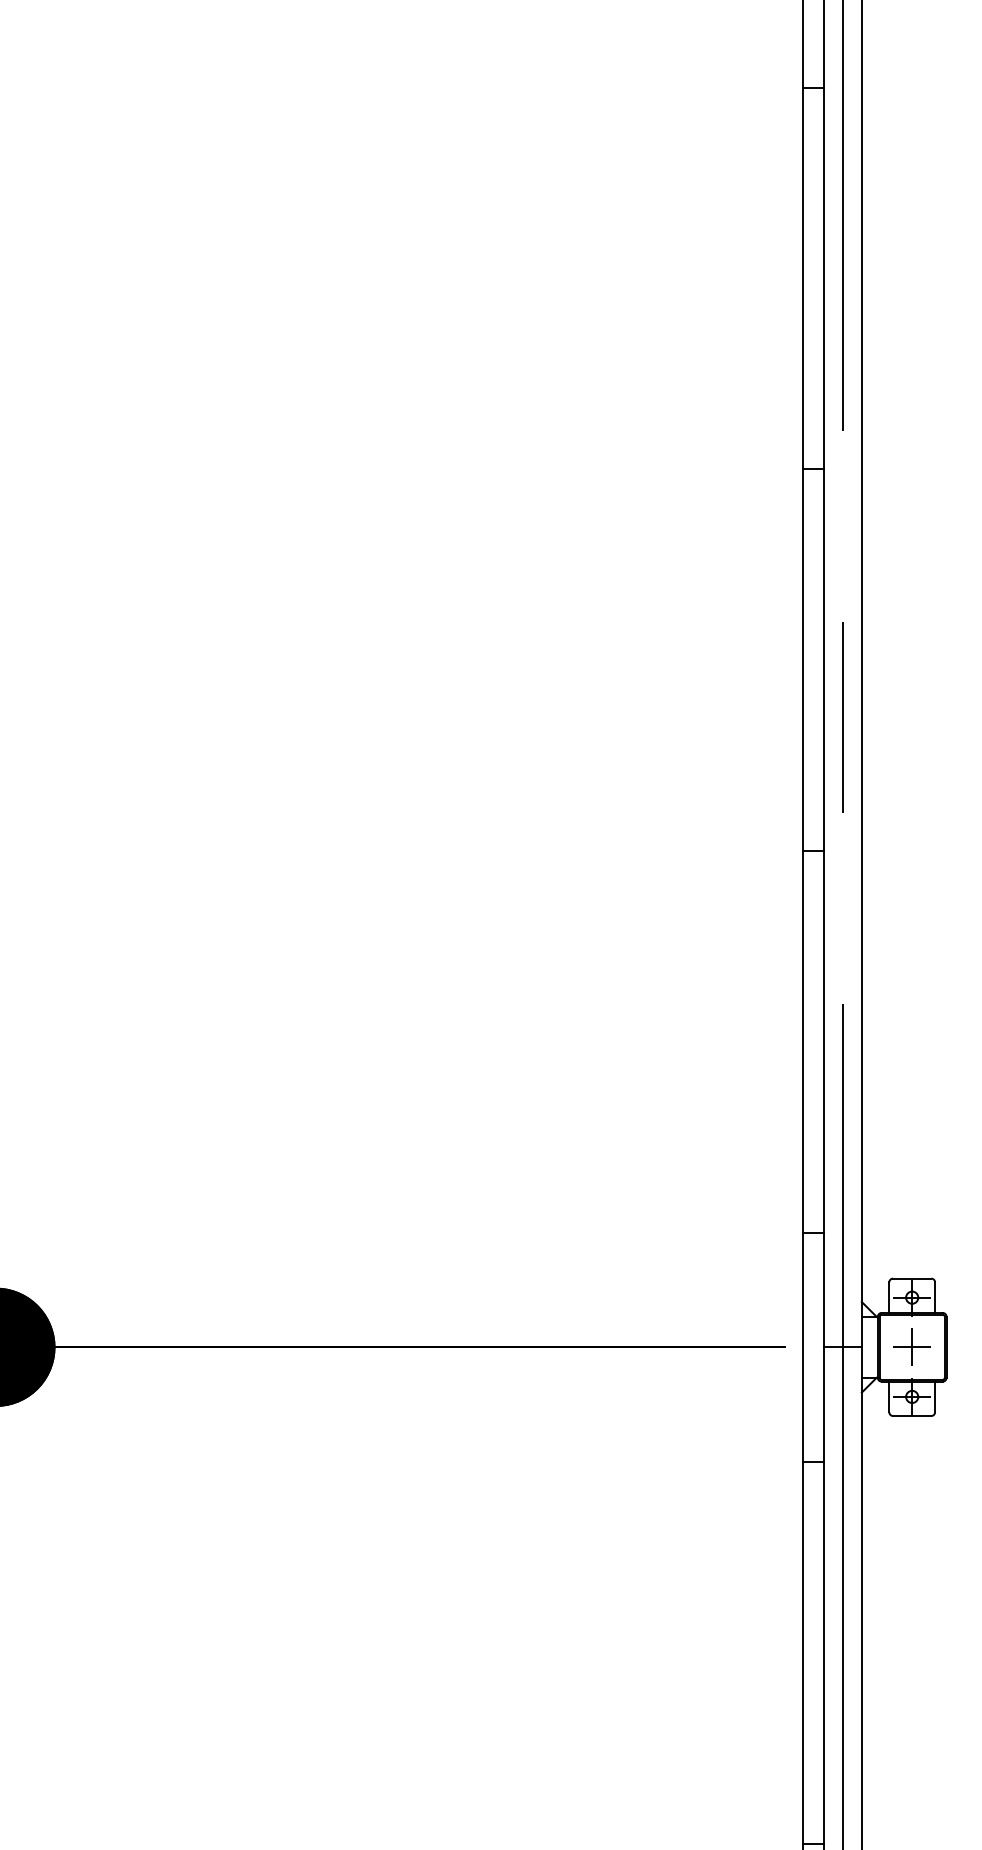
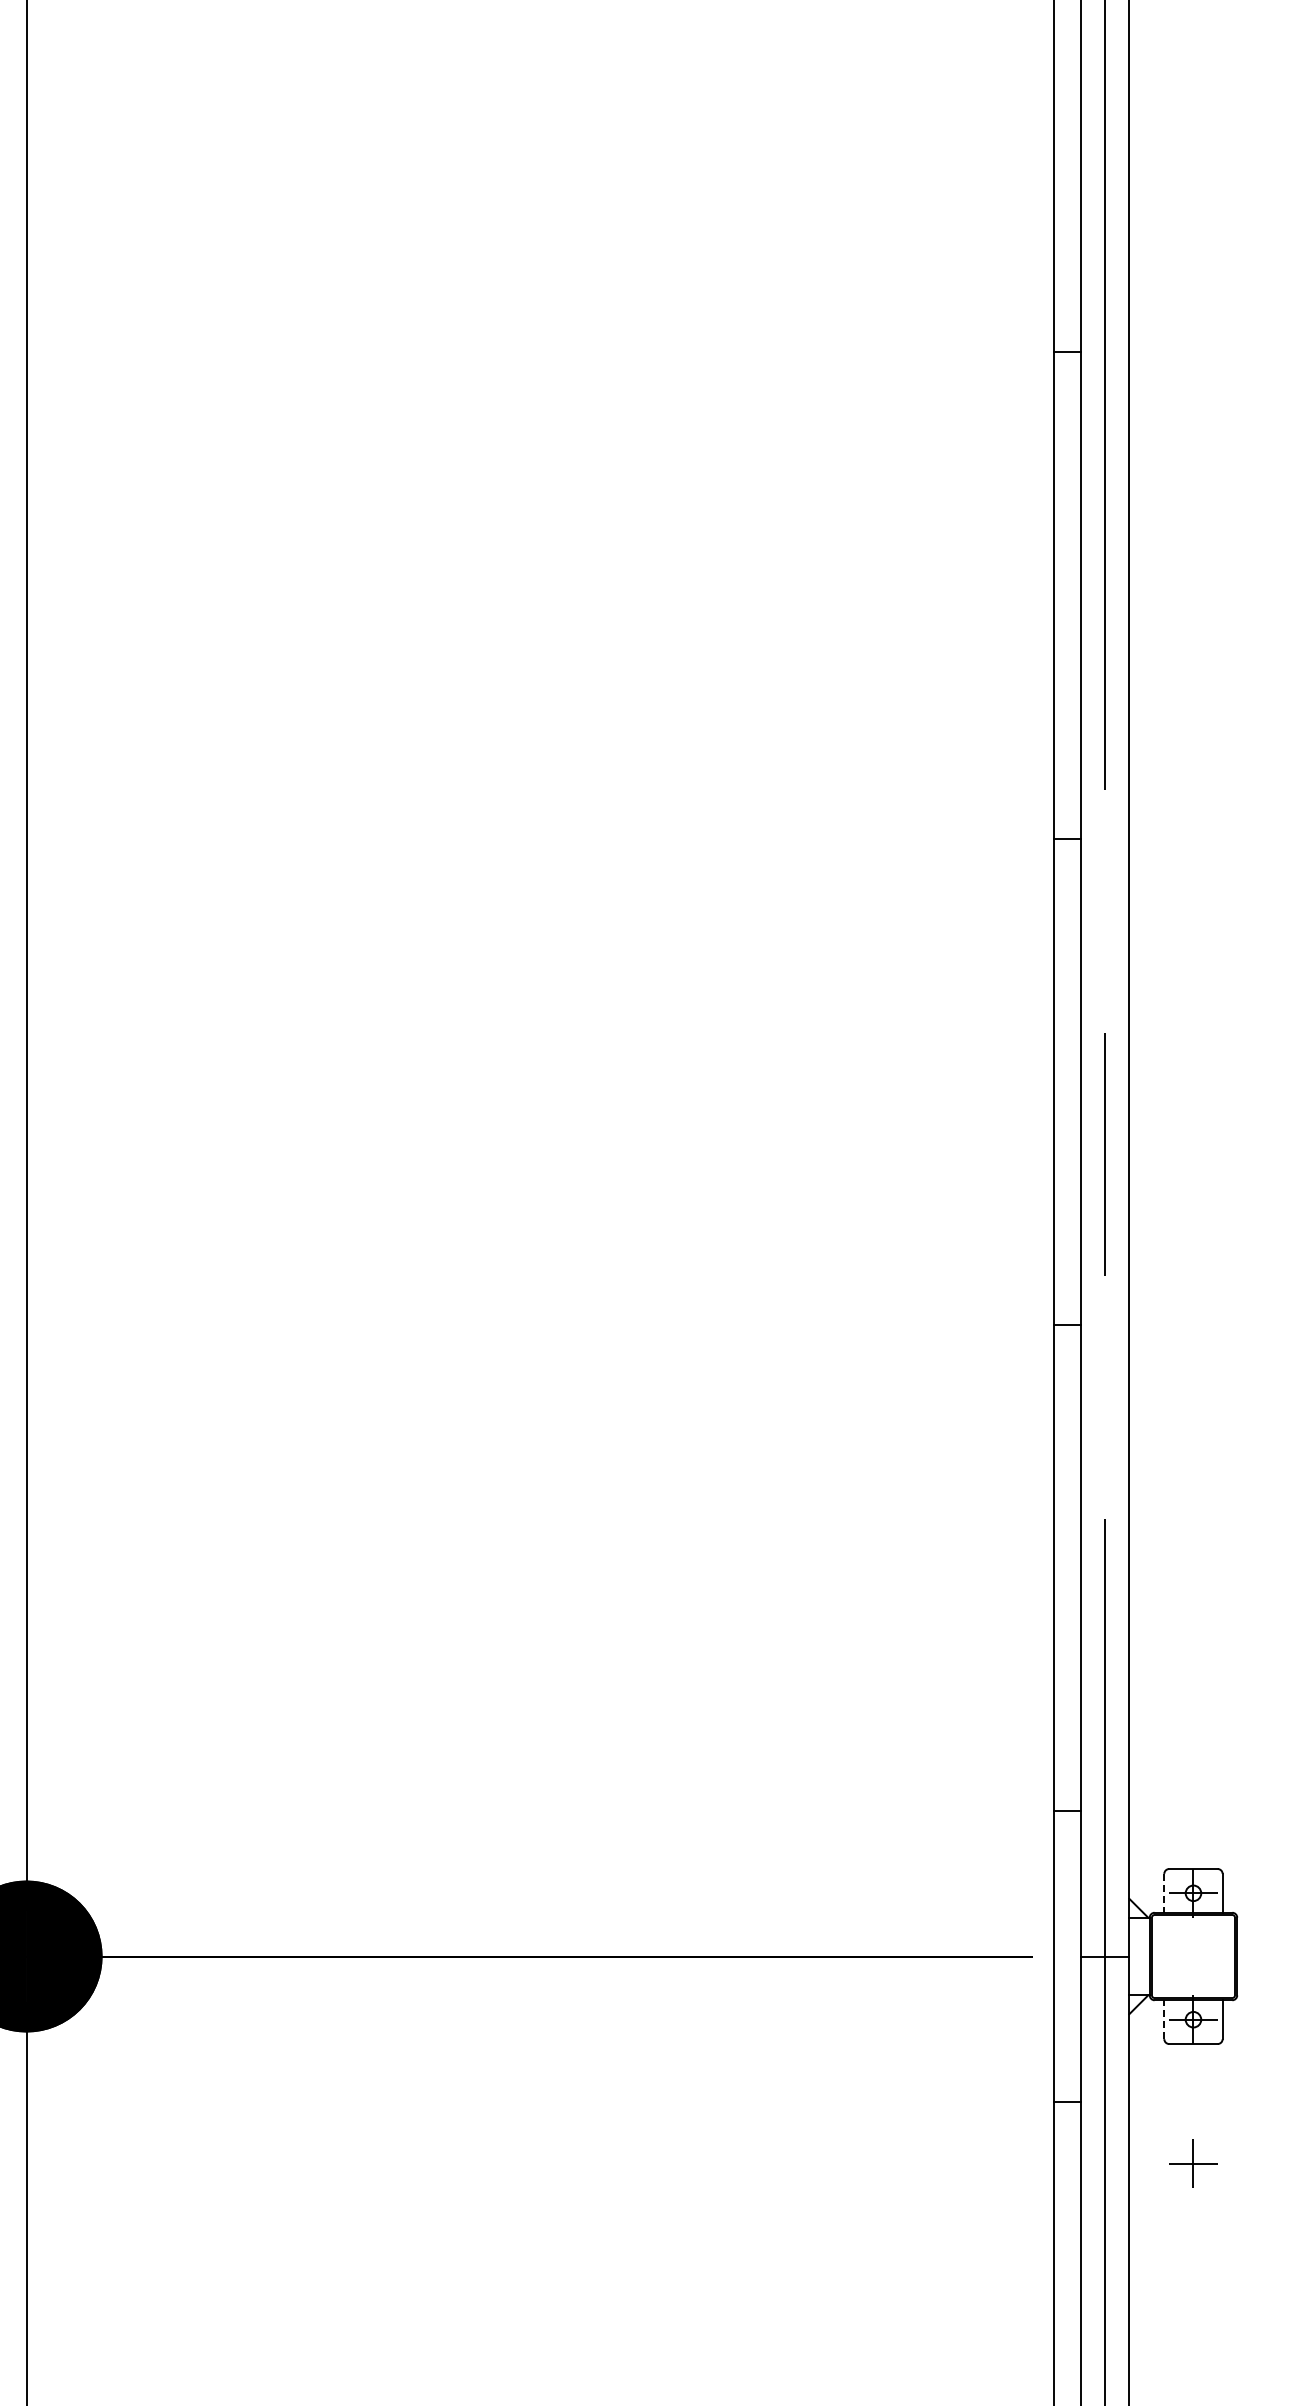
line: (889, 1297) -> (1164, 1893), solid -> dashed
part: (912, 1347) -> (1193, 2163), moved
line: (889, 1396) -> (1164, 2019), solid -> dashed

